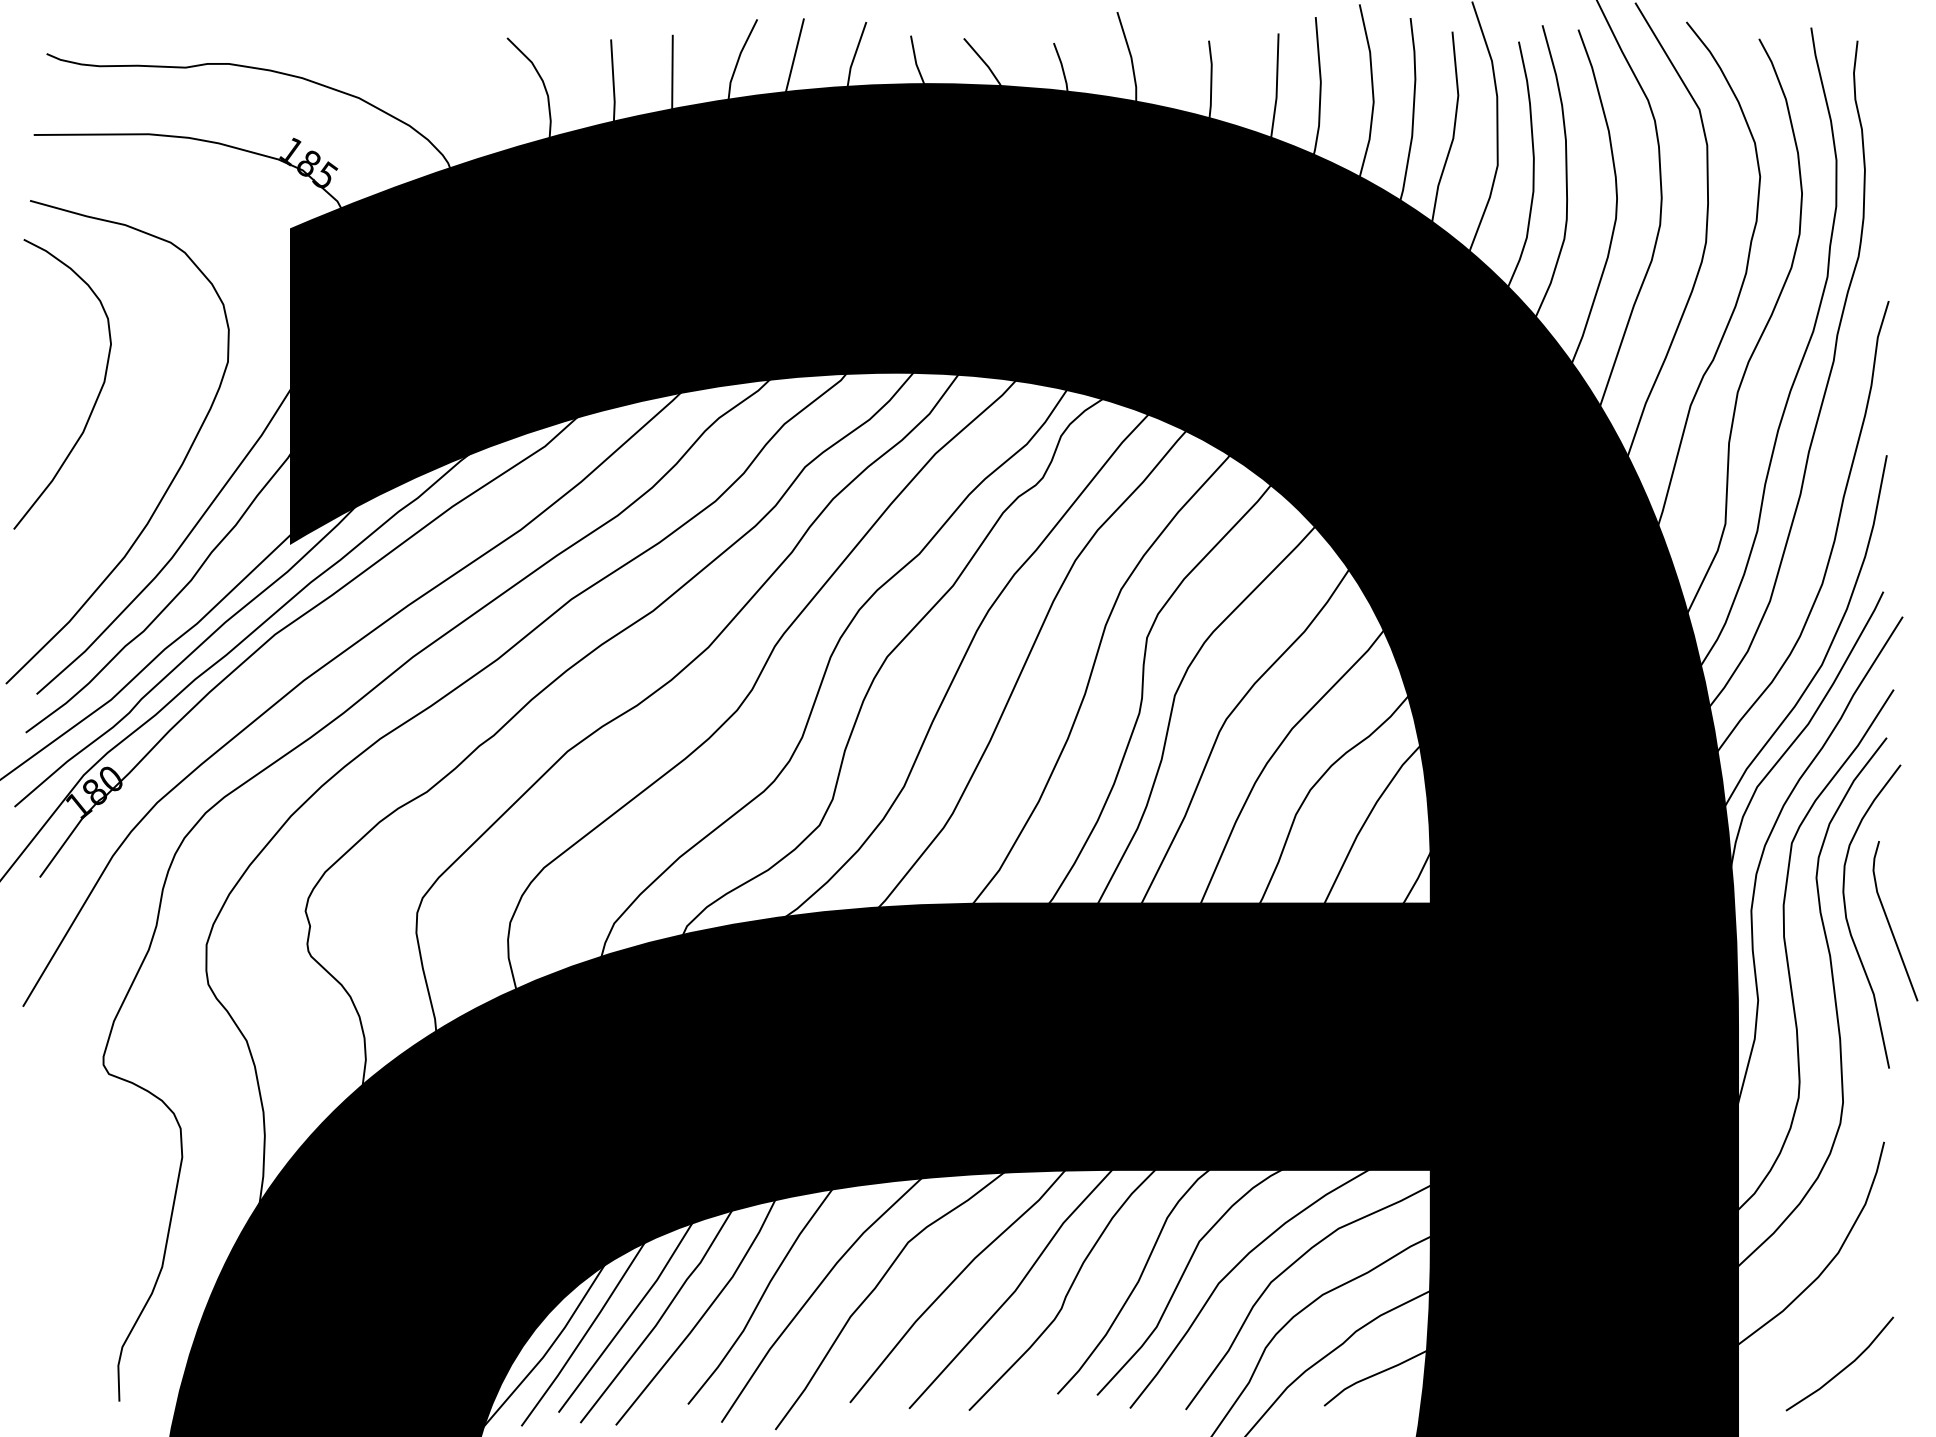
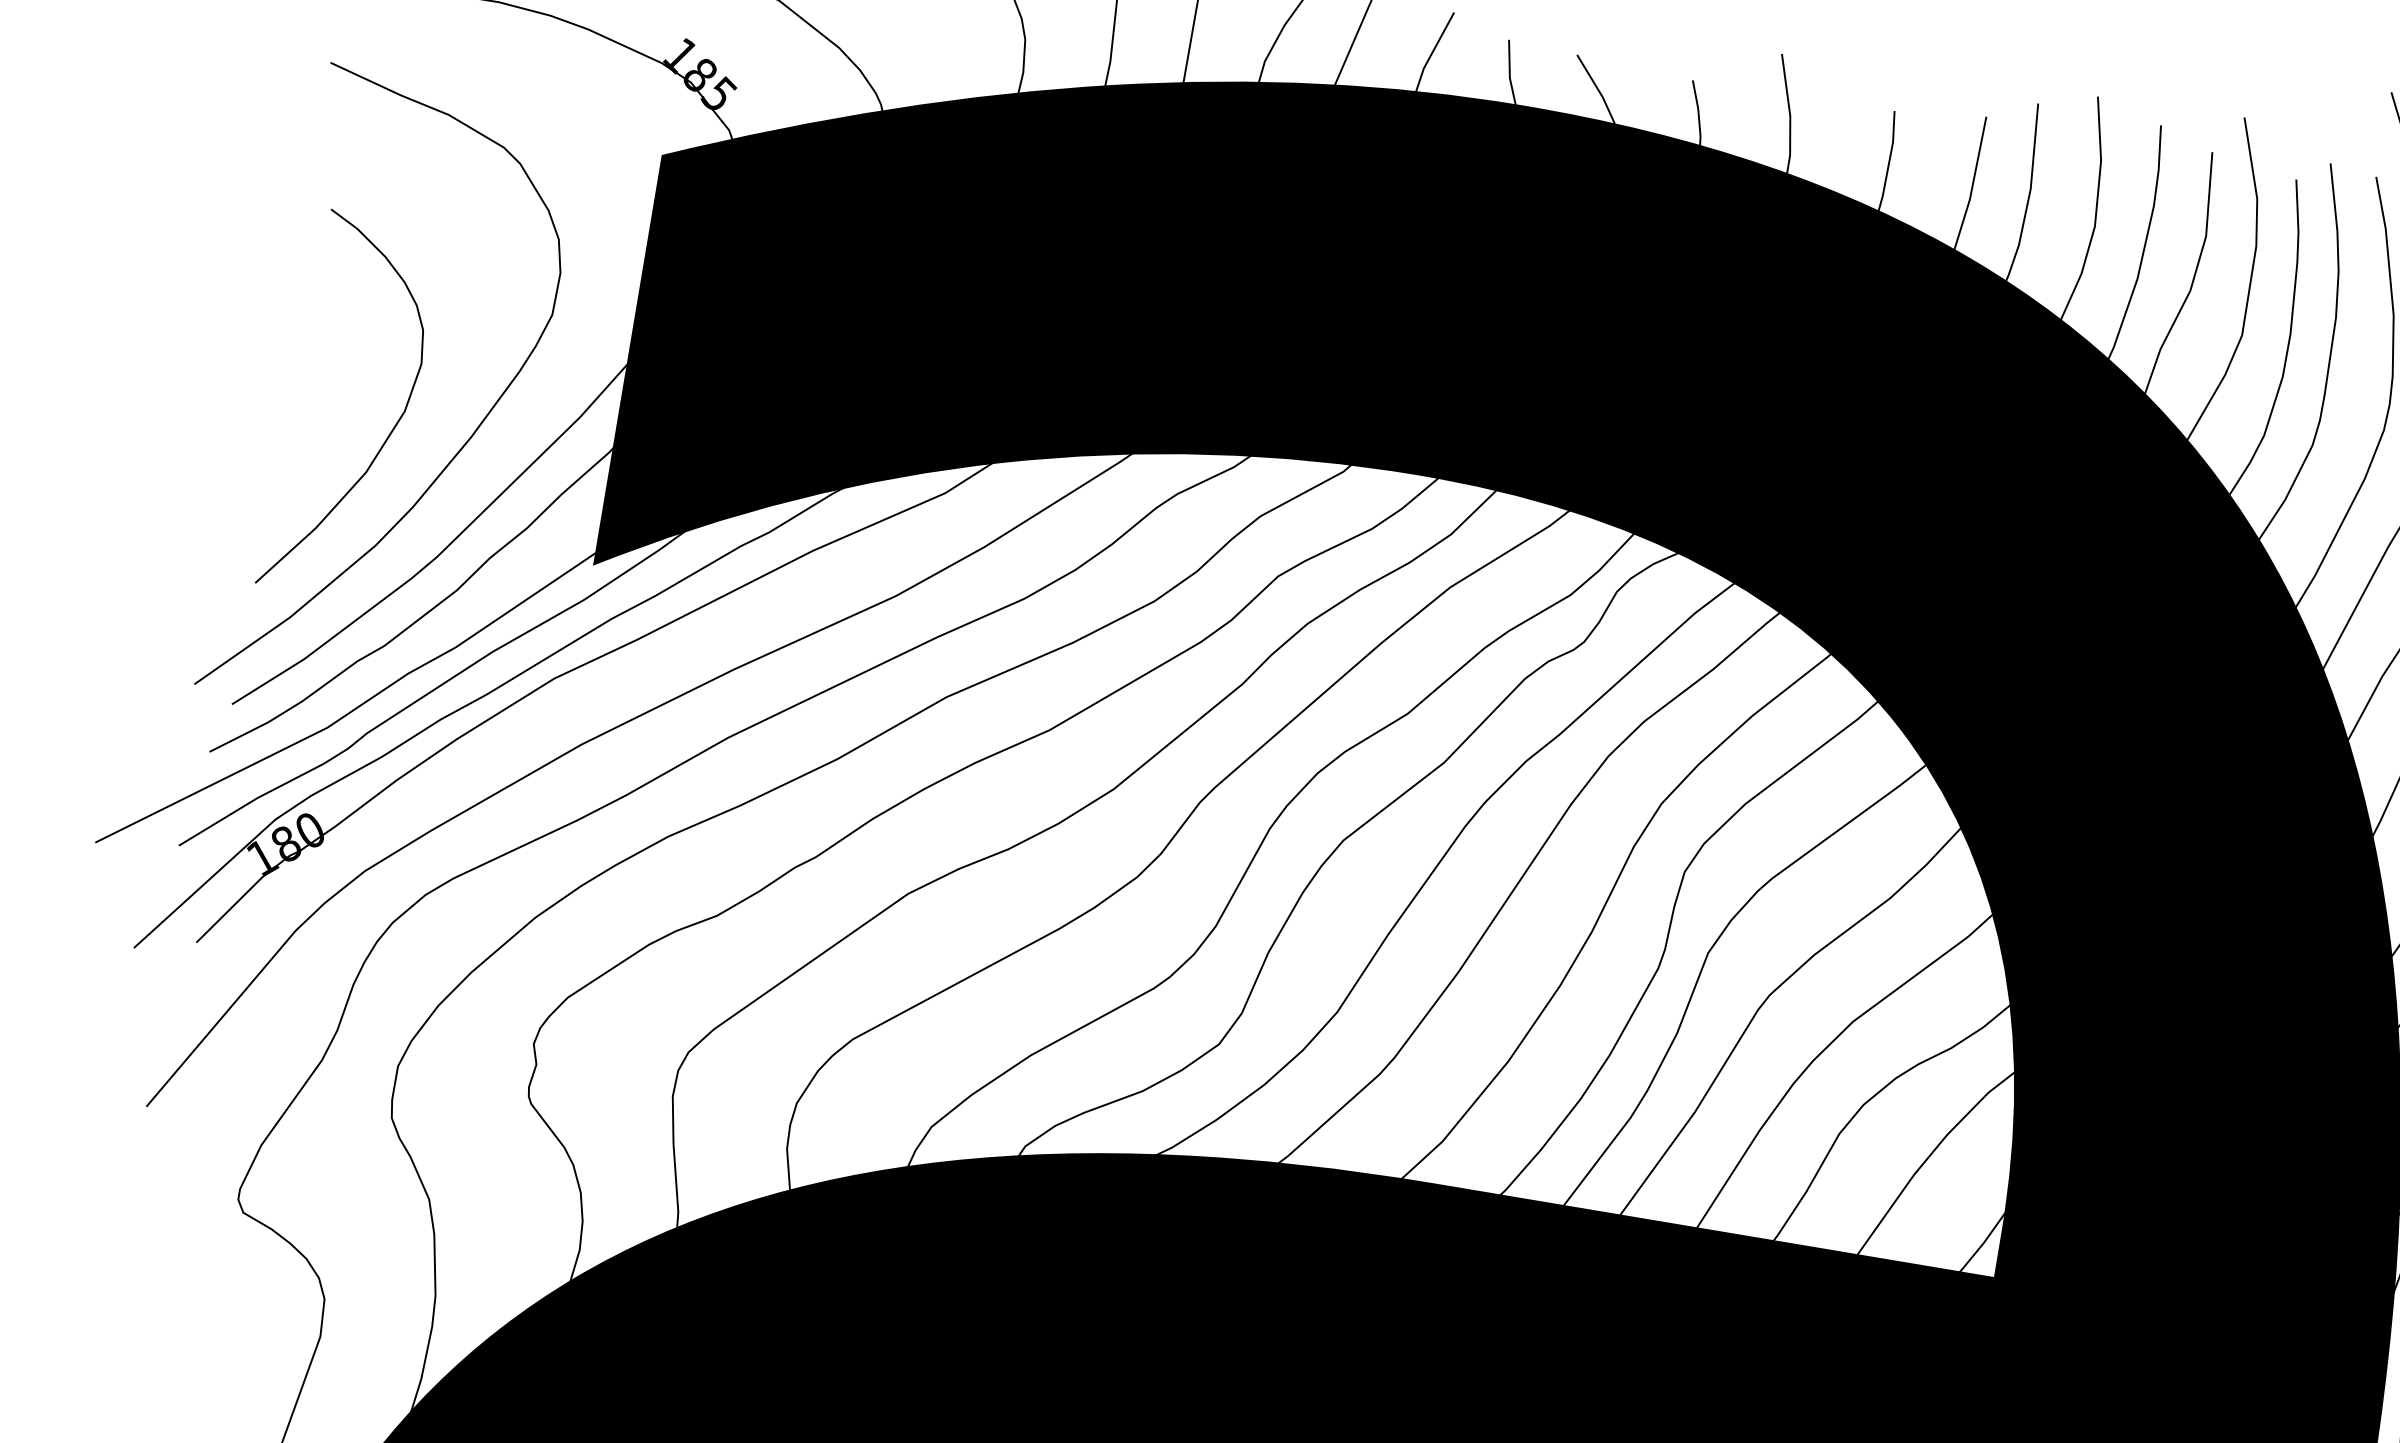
curve: (96, 397) -> (391, 429), moved

